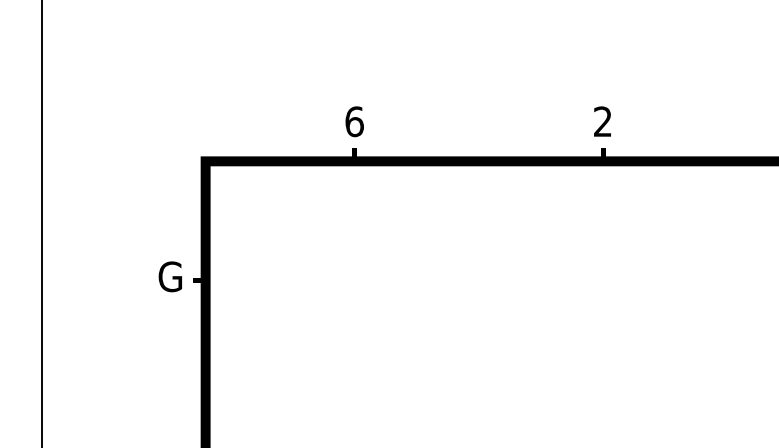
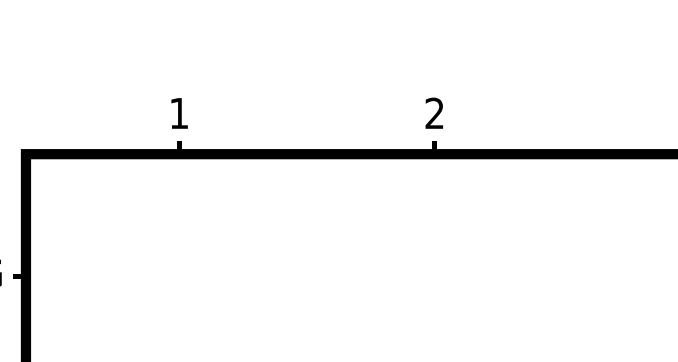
text: (354, 121) -> (179, 113), 6 -> 1

